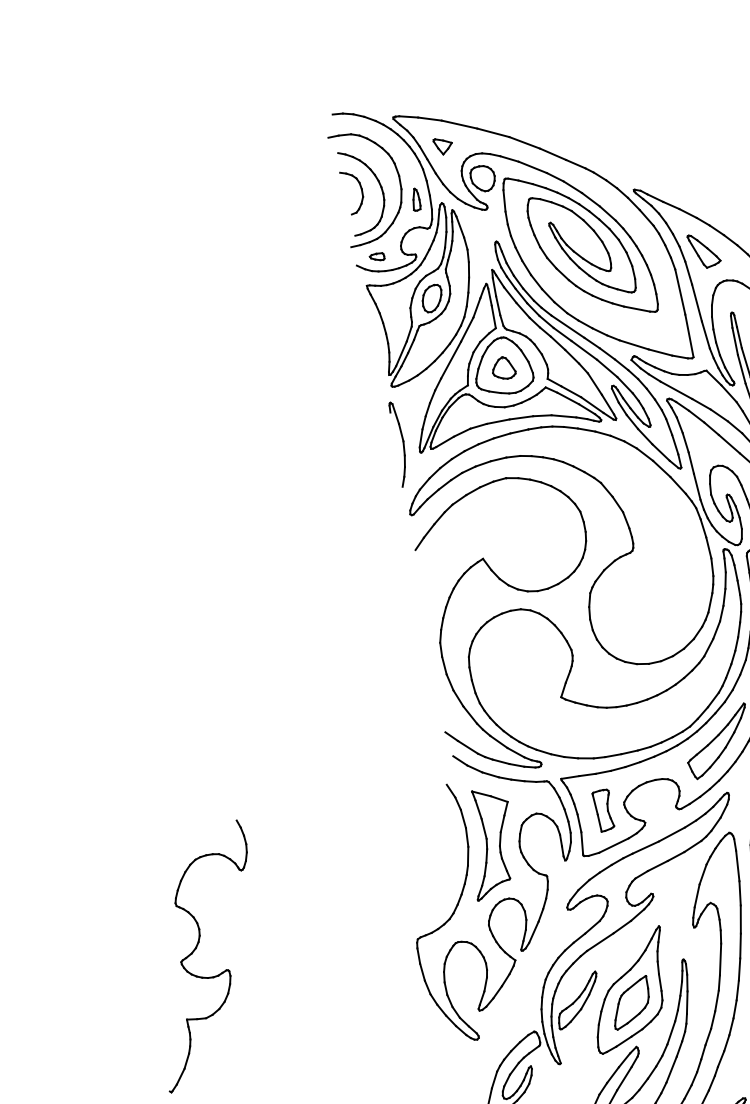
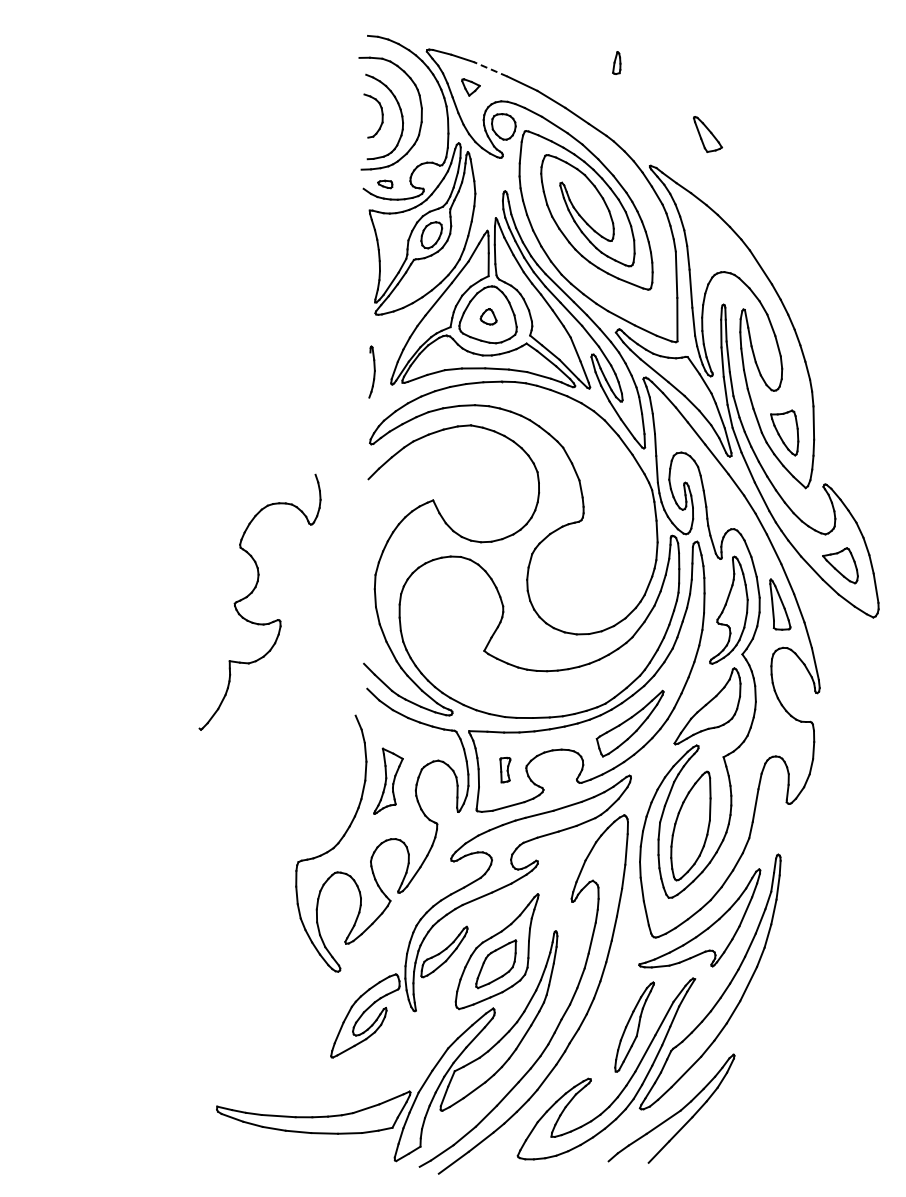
line: (459, 124) -> (490, 69), solid -> dashed
part: (415, 199) -> (616, 62), moved
part: (704, 250) -> (708, 134), moved
part: (503, 367) -> (488, 316), size x0.7
part: (398, 443) -> (371, 371), size x0.6
part: (604, 809) -> (505, 769), size x0.6
part: (491, 843) -> (388, 781), size x0.6
part: (196, 948) -> (252, 593), moved

